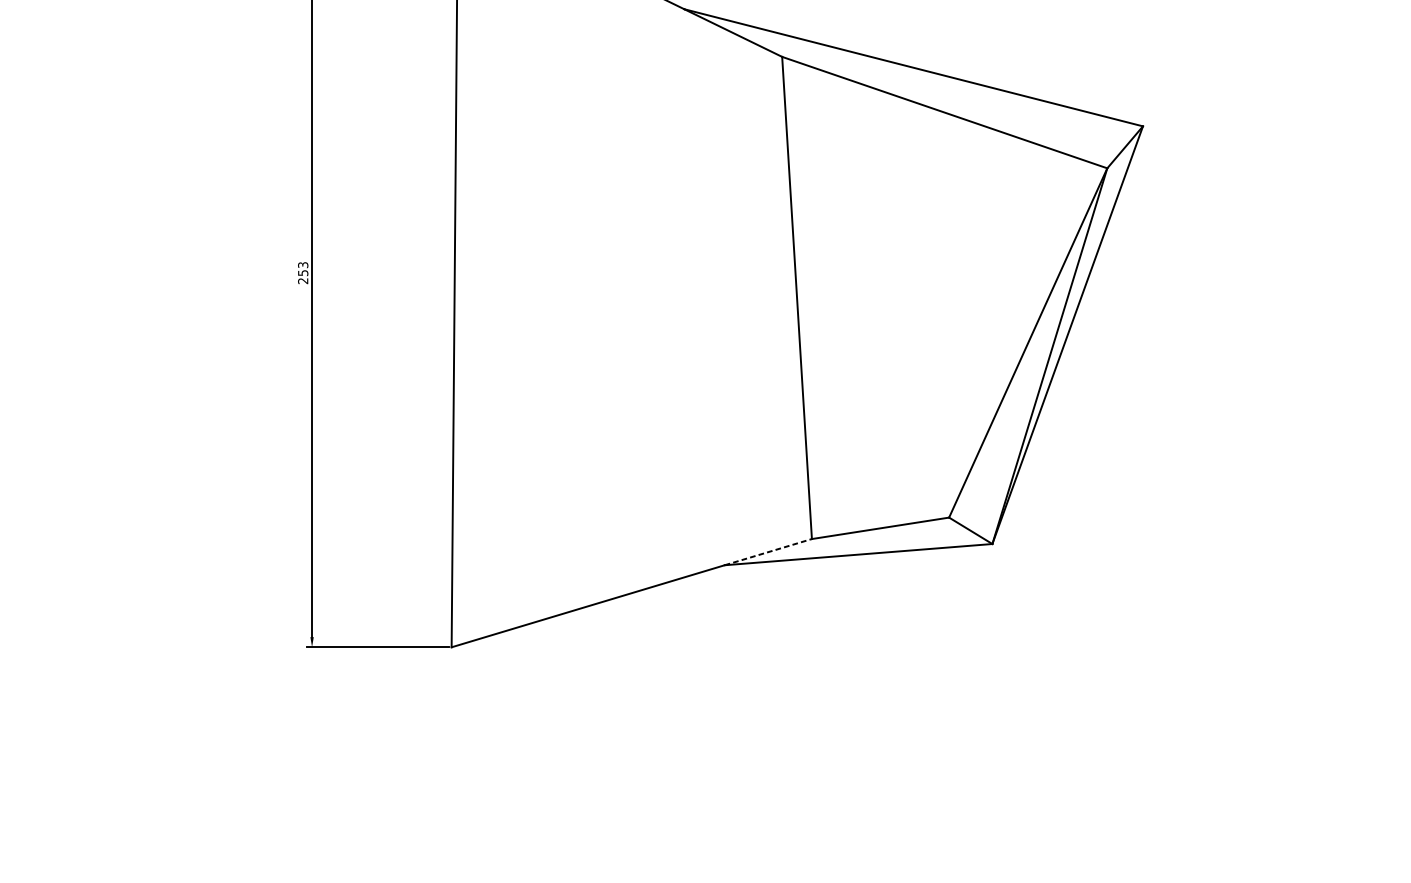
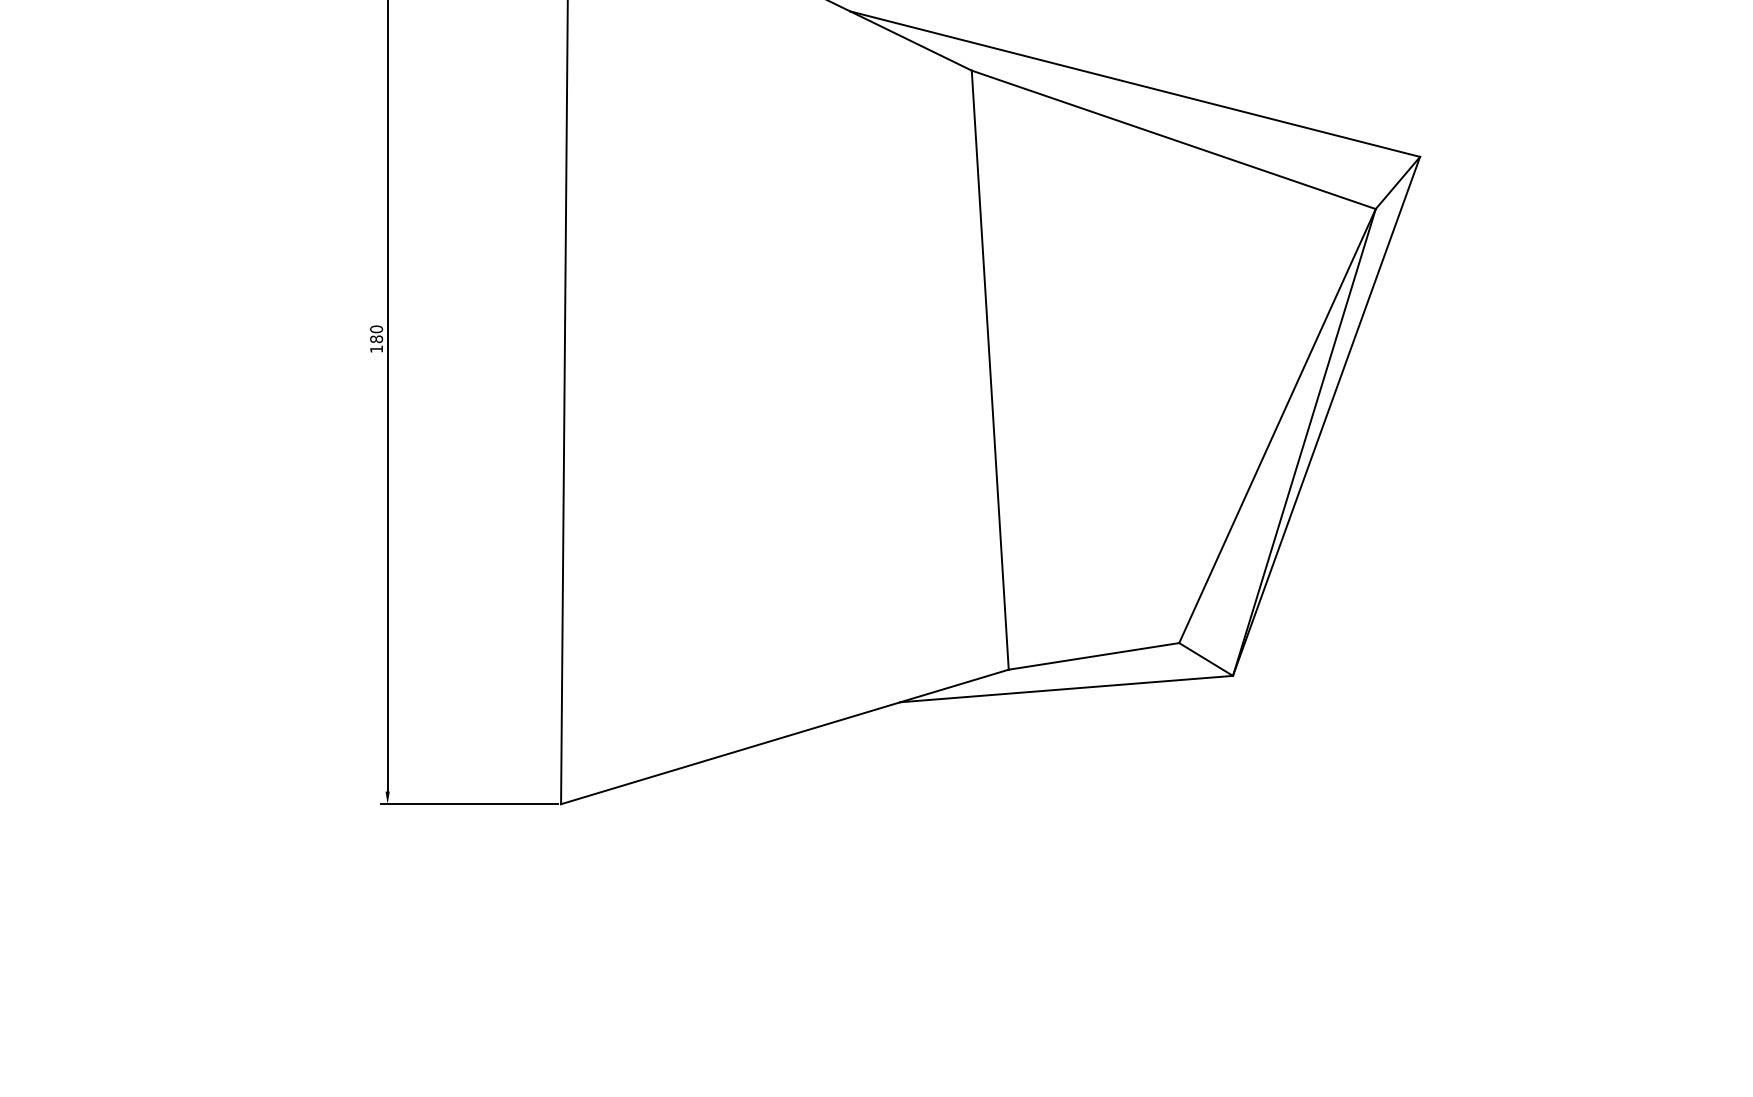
text: (303, 272) -> (376, 338), 253 -> 180
line: (768, 551) -> (954, 685), dashed -> solid

